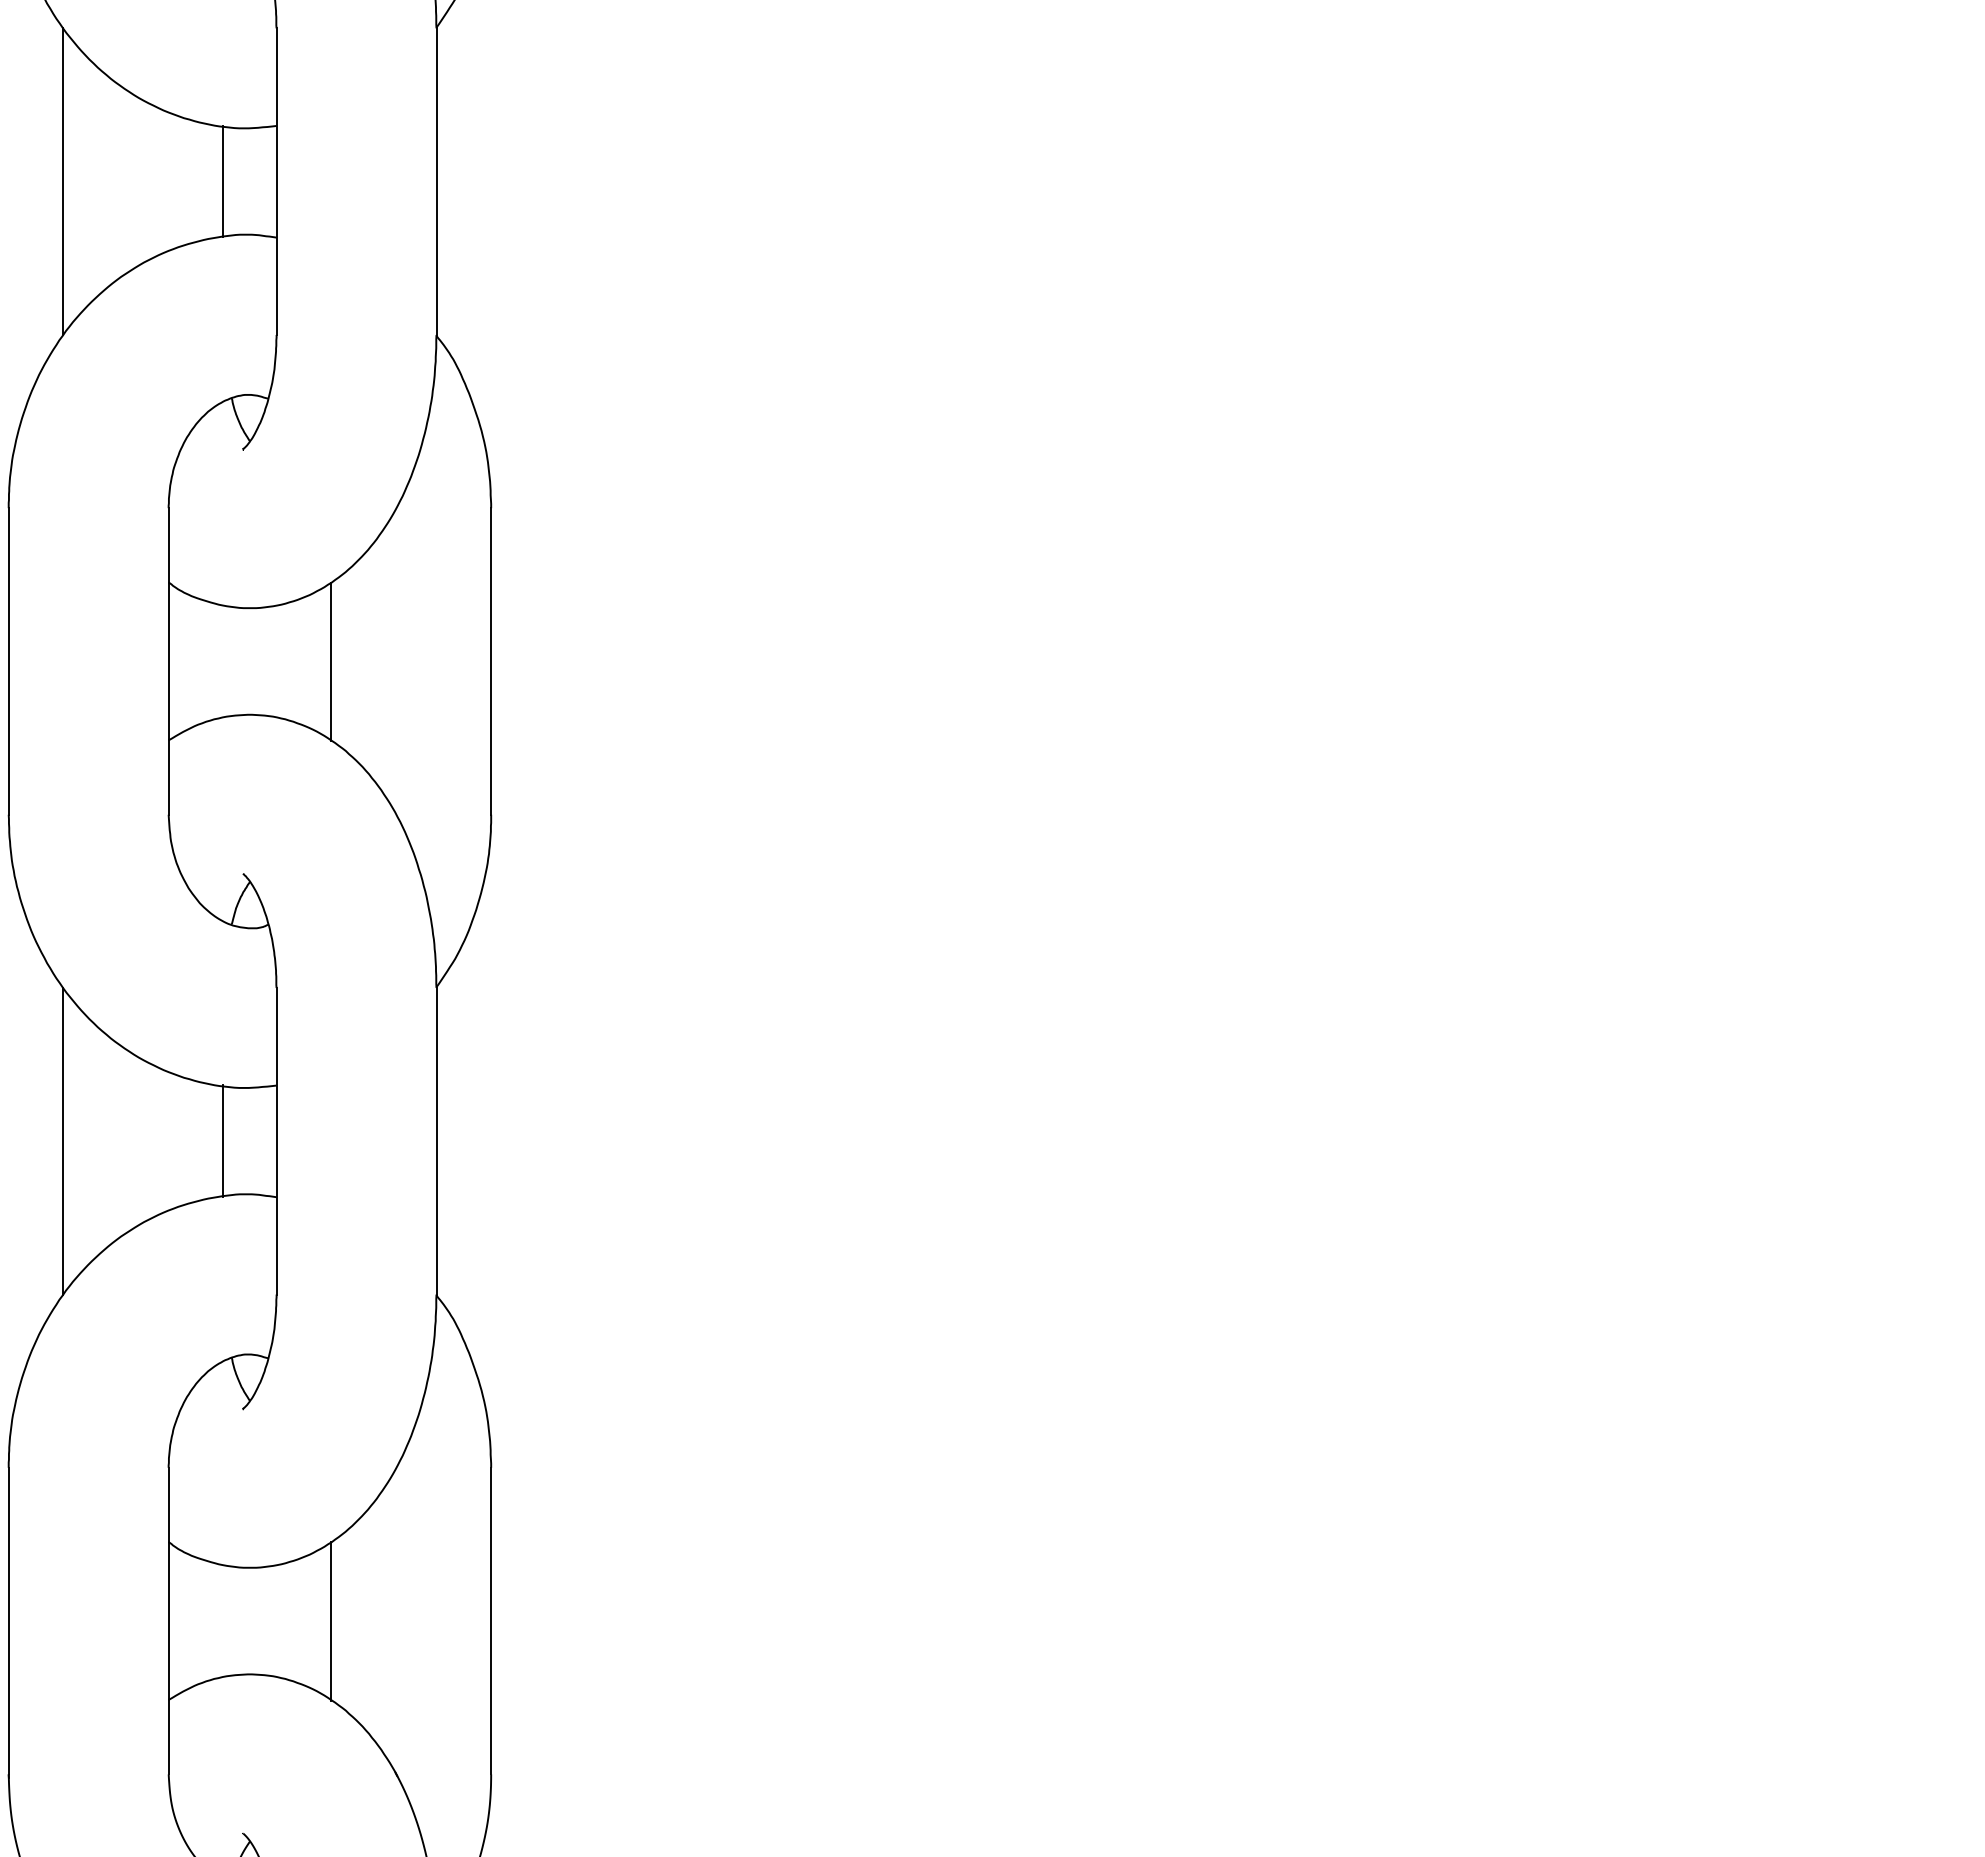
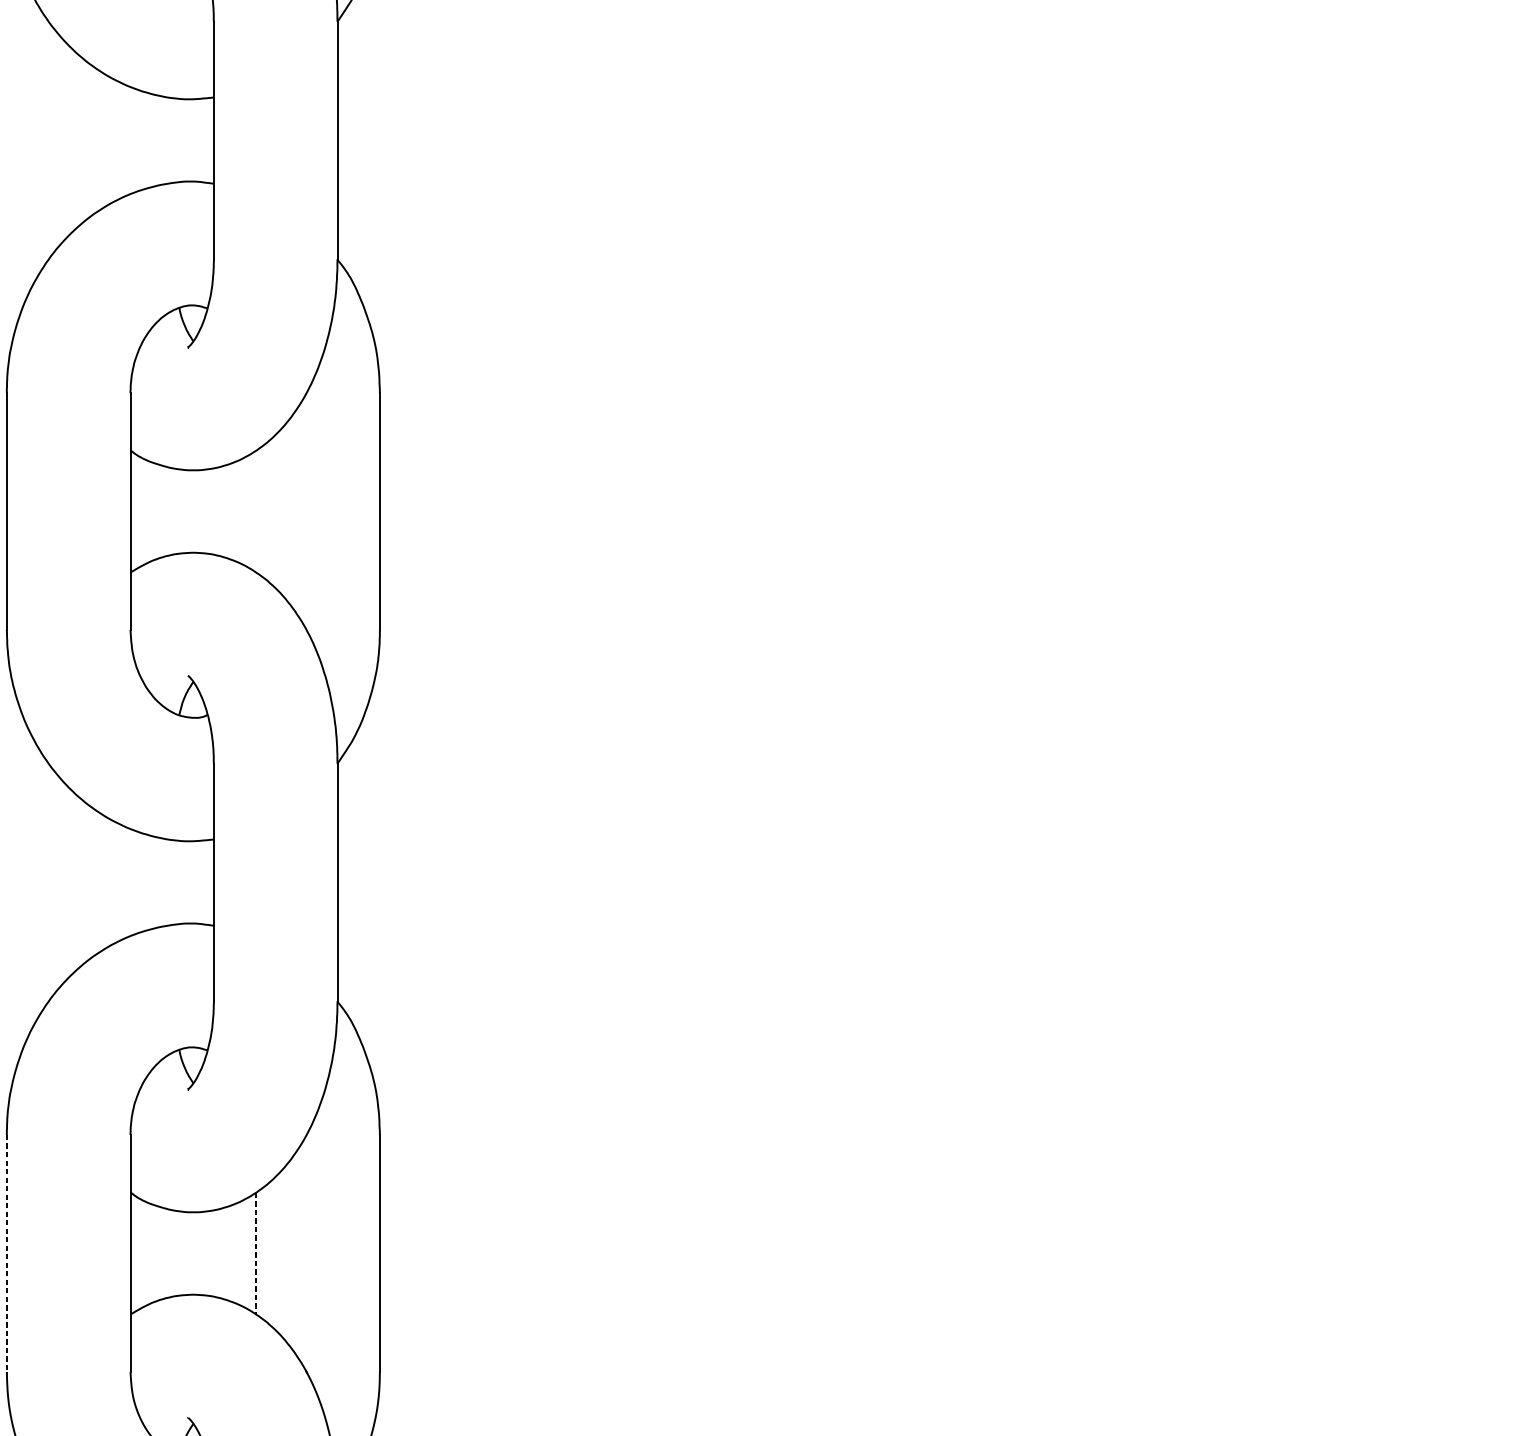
line: (63, 181) -> (49, 140), removed
line: (223, 181) -> (172, 140), removed
line: (331, 661) -> (256, 511), removed
line: (223, 1140) -> (172, 881), removed
line: (63, 1141) -> (49, 882), removed
line: (8, 1621) -> (6, 1253), solid -> dashed
line: (331, 1621) -> (256, 1253), solid -> dashed

